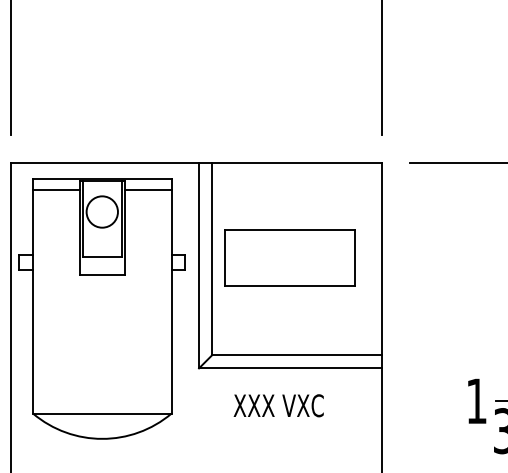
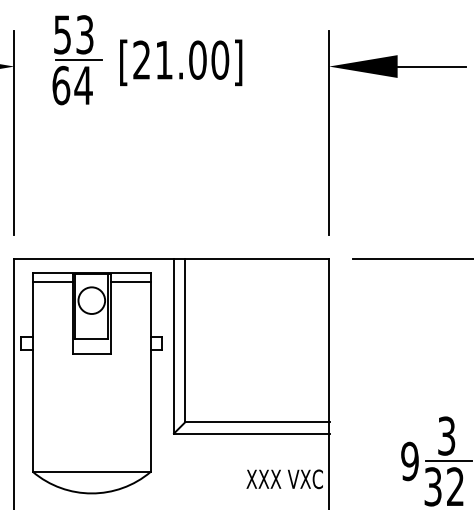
part: (290, 257) -> (251, 339), removed
text: (476, 401) -> (409, 461), 1 -> 9
text: (278, 405) -> (284, 479), moved

